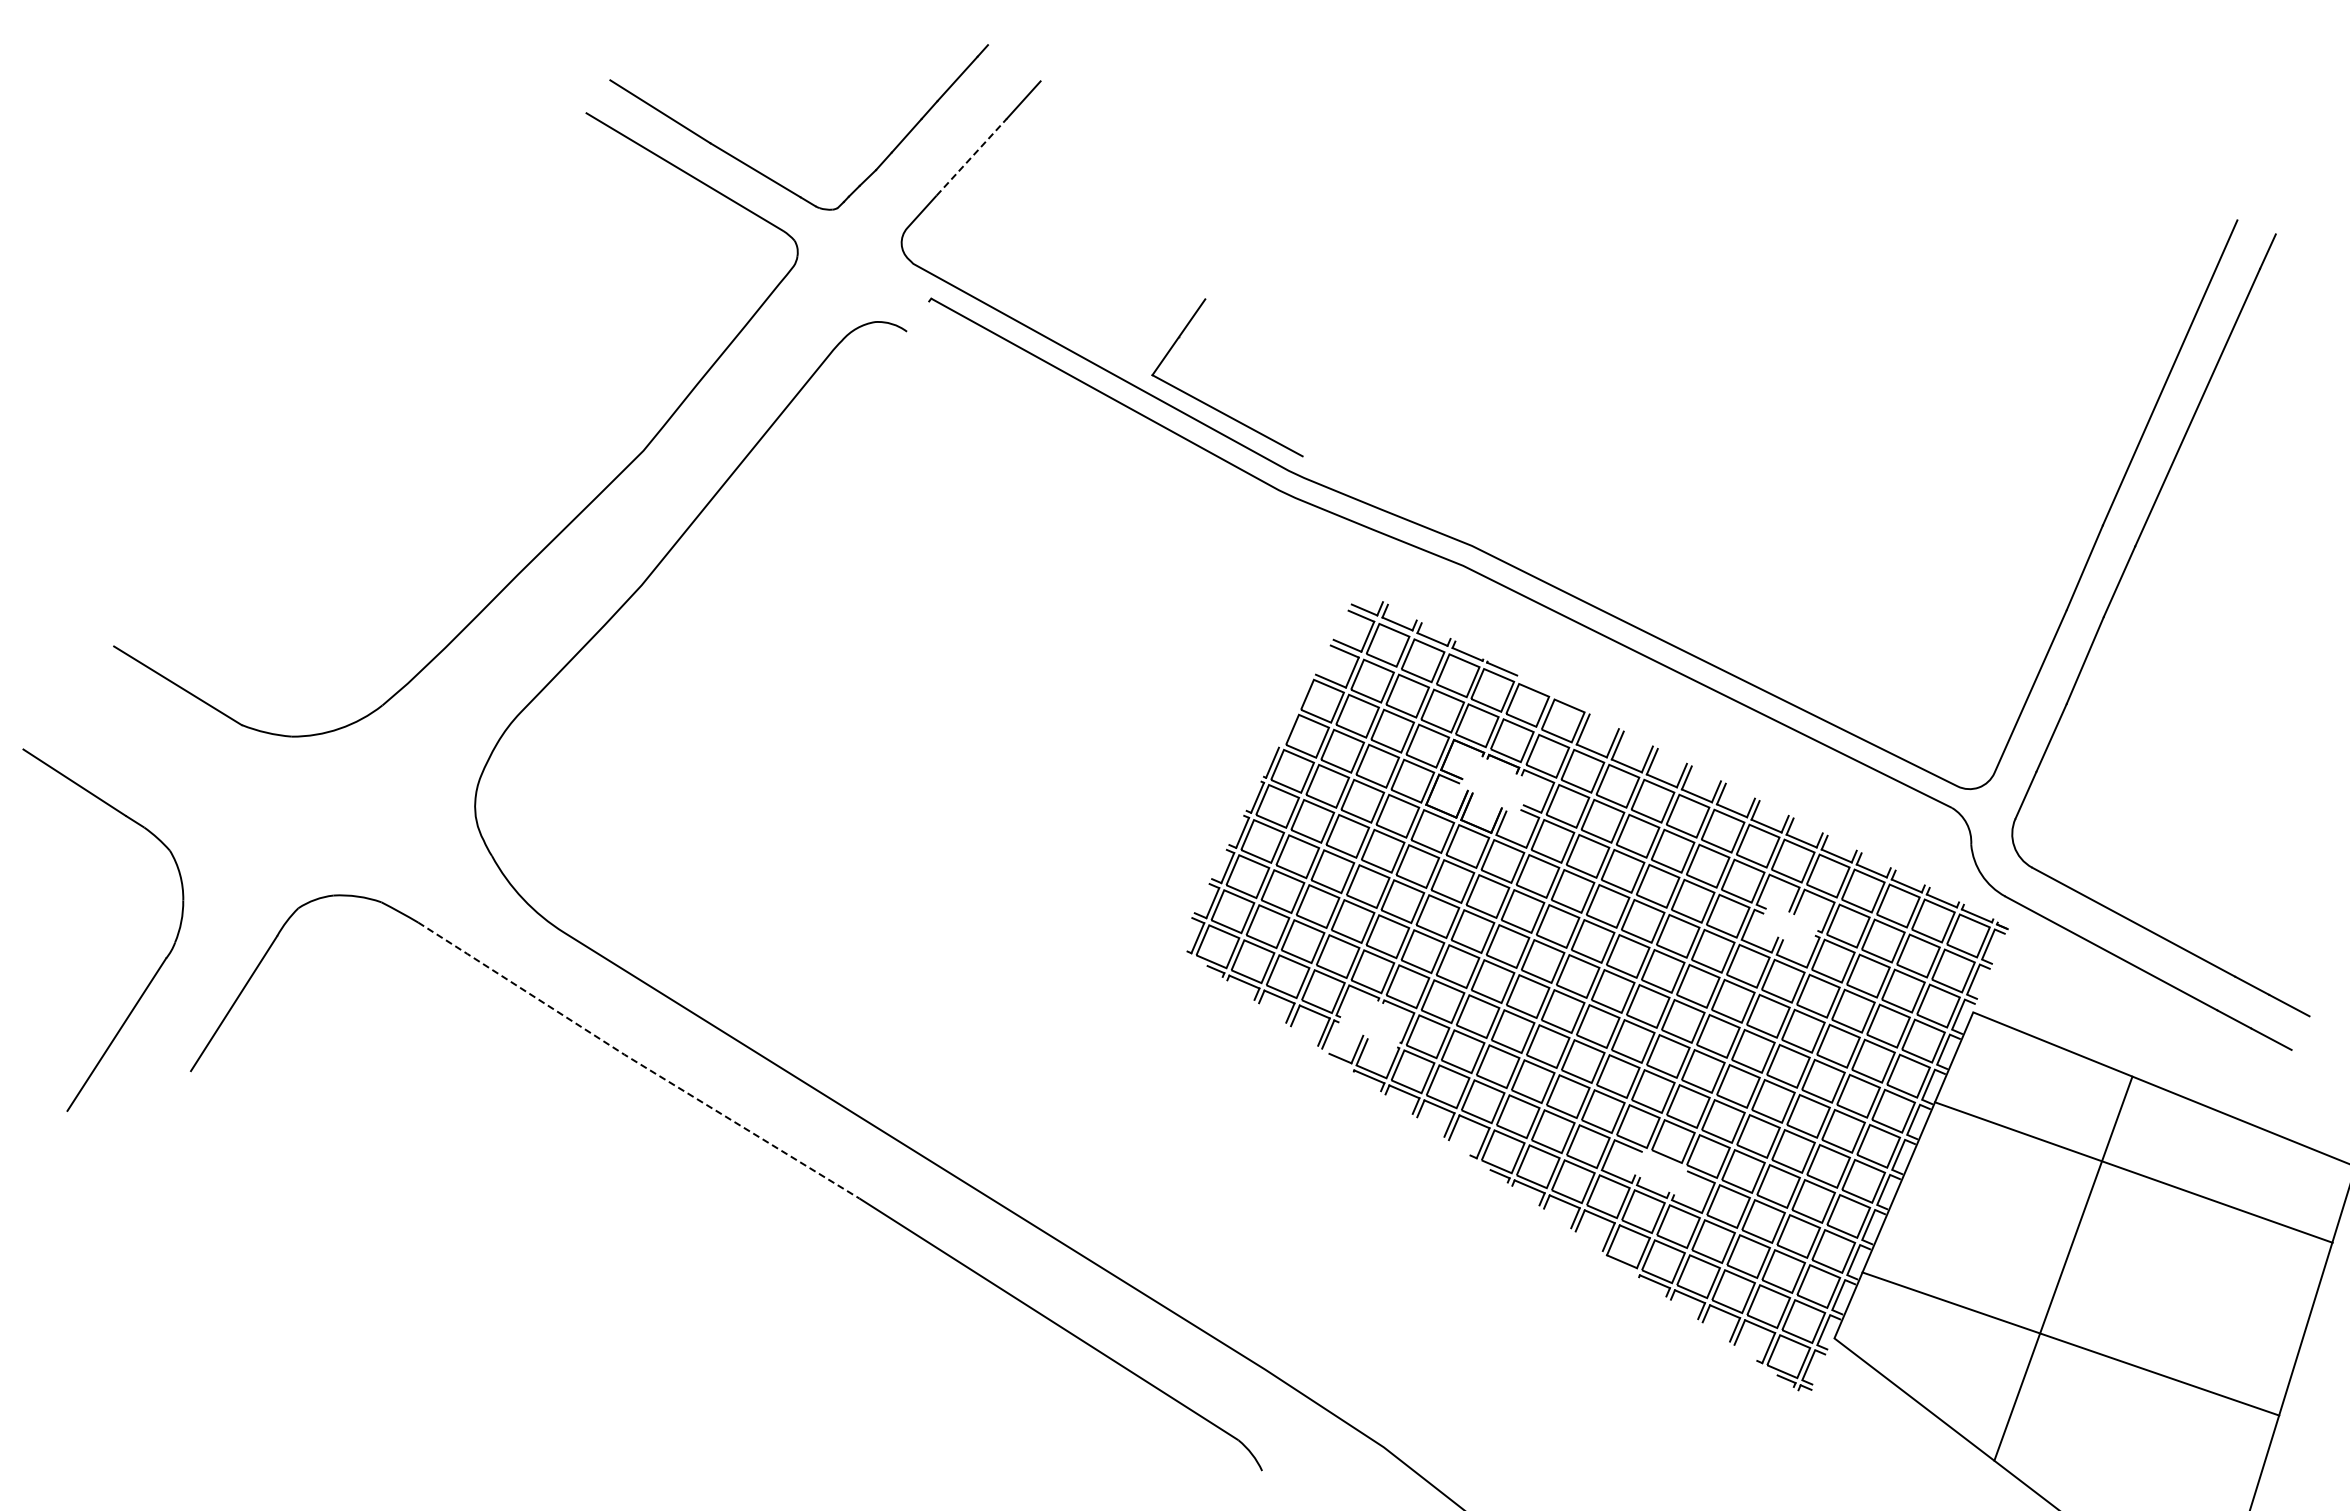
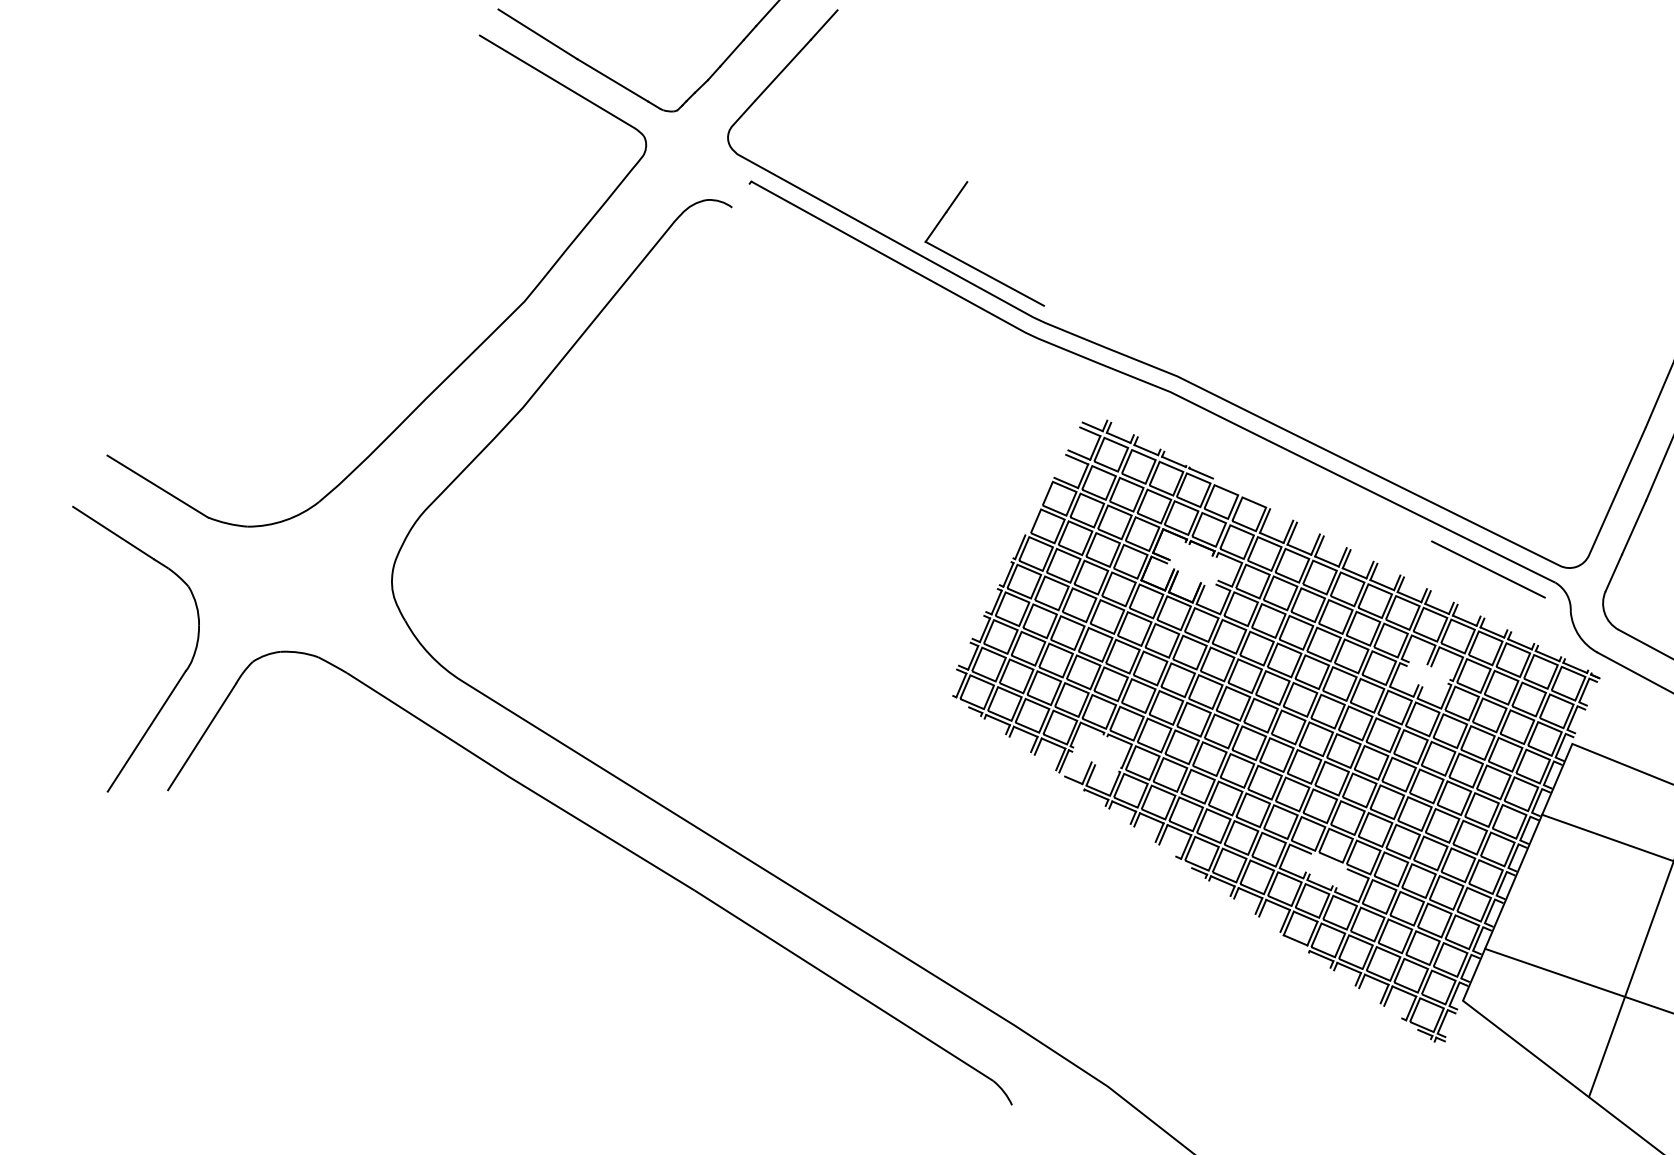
line: (972, 156) -> (783, 69), dashed -> solid
line: (1866, 790) -> (1488, 569), added
part: (159, 966) -> (180, 677), moved
line: (636, 1061) -> (519, 782), dashed -> solid

